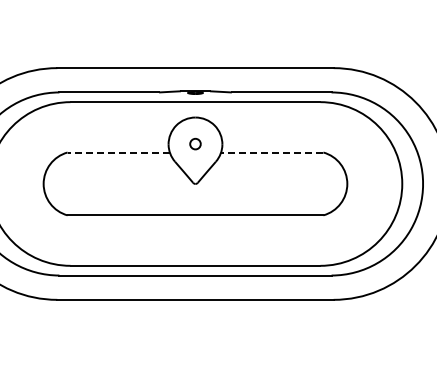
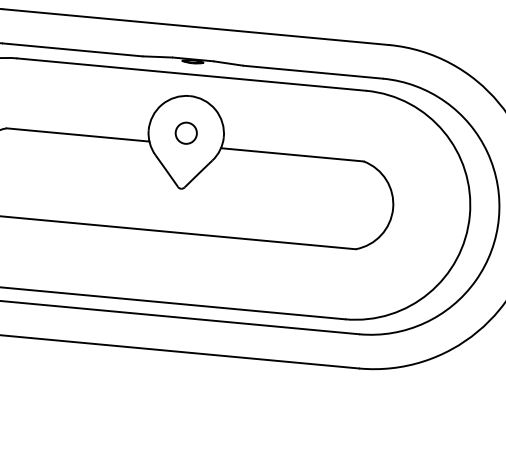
circle: (195, 143) -> (186, 132), size x1.43
line: (118, 152) -> (77, 134), dashed -> solid
line: (271, 152) -> (291, 154), dashed -> solid

